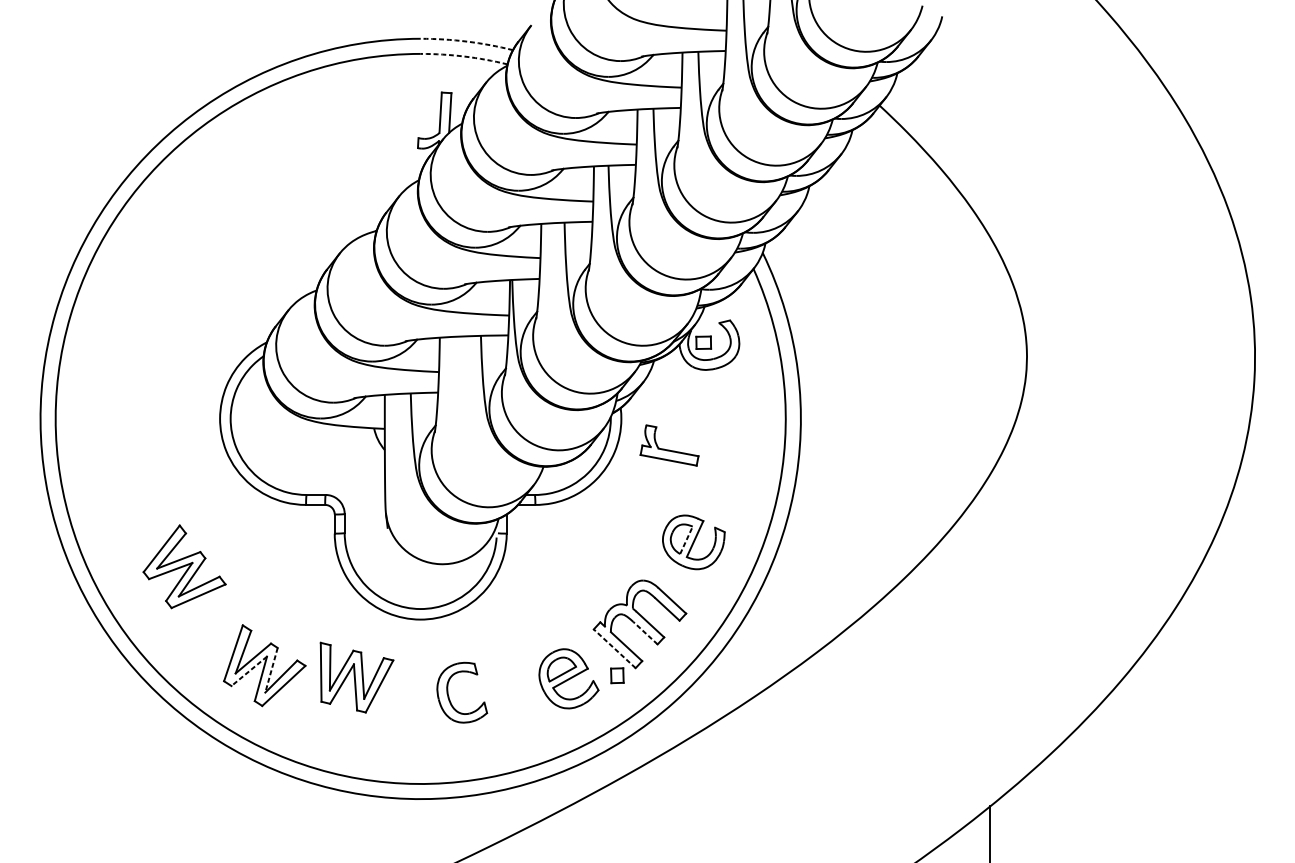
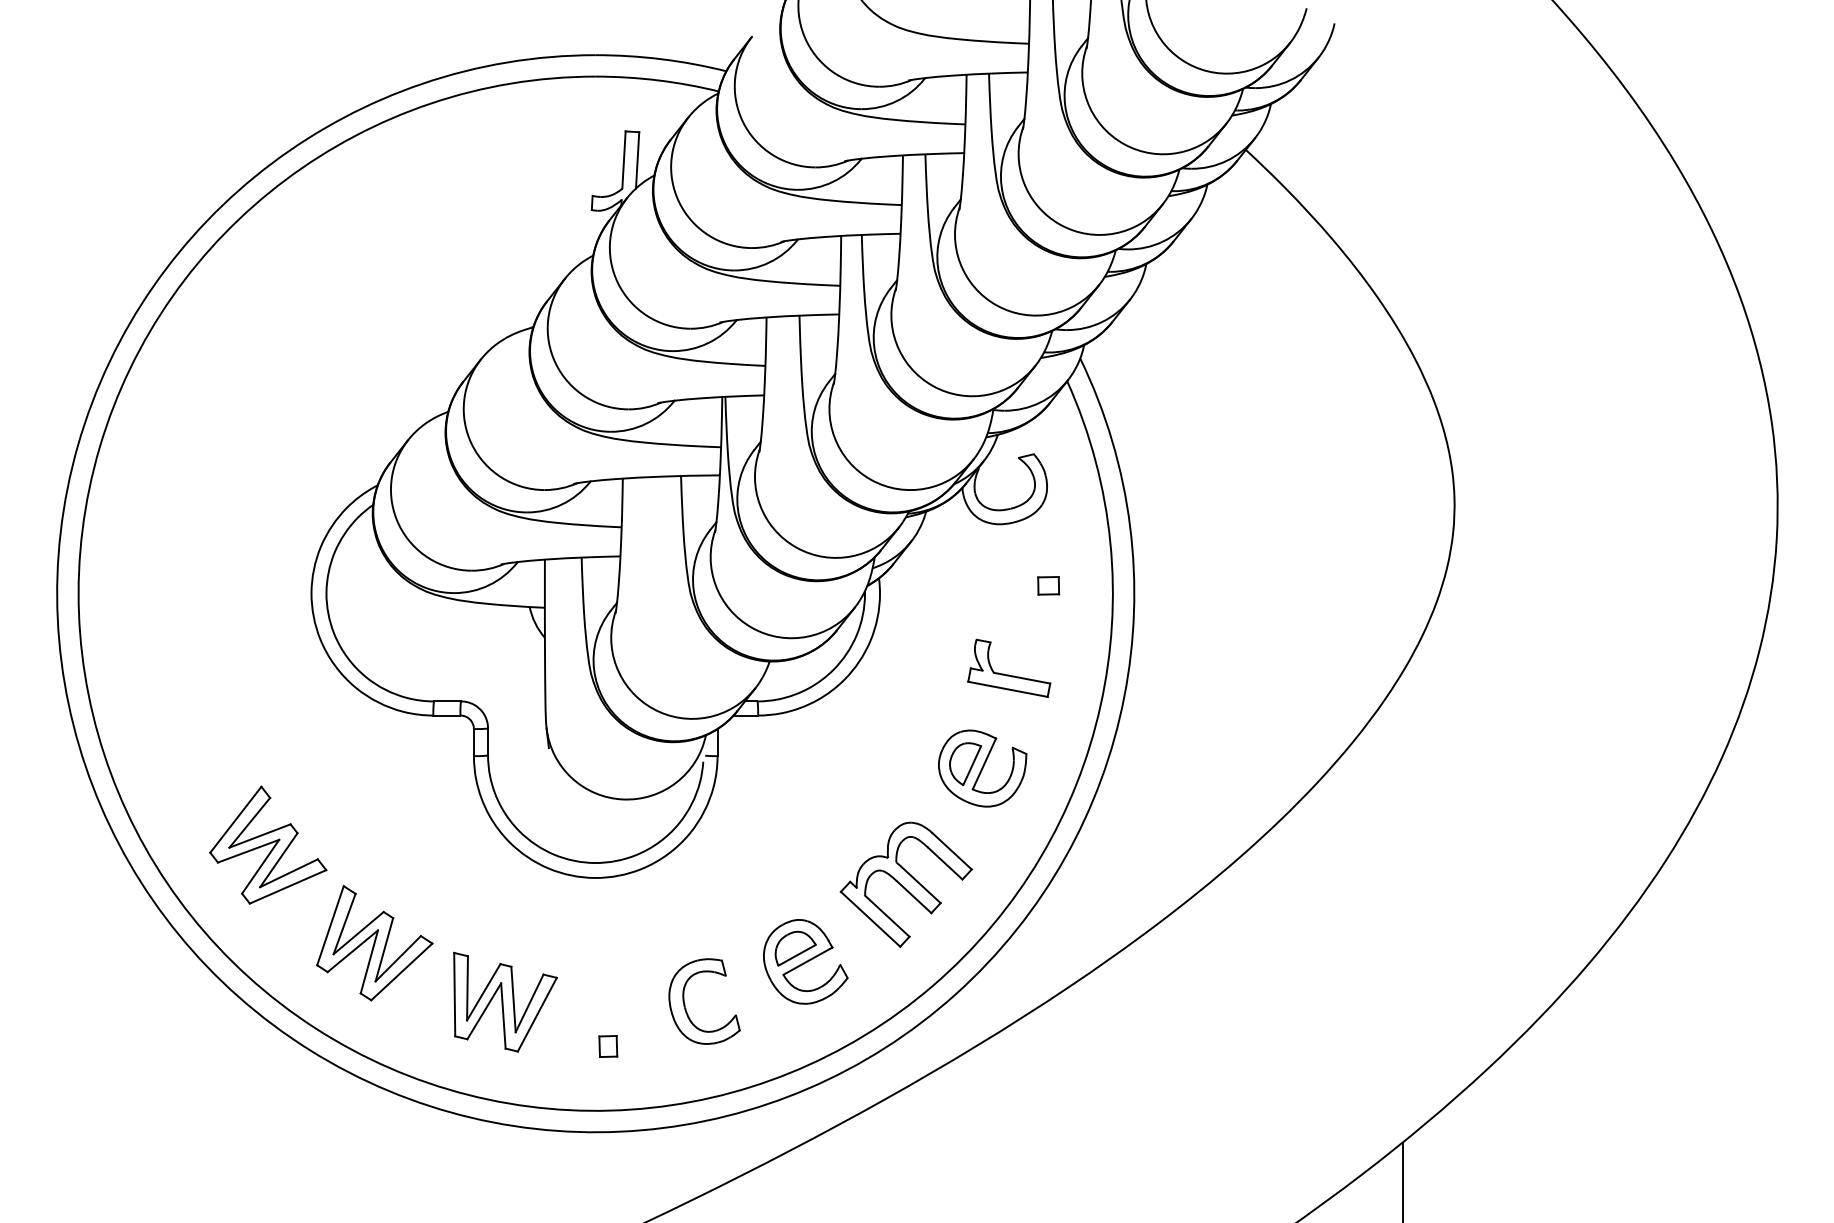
arc: (467, 41) -> (661, 59), dashed -> solid
arc: (464, 56) -> (657, 80), dashed -> solid
part: (703, 342) -> (1048, 585), moved
part: (669, 449) -> (1009, 674), moved
line: (686, 540) -> (972, 765), dashed -> solid
part: (184, 566) -> (268, 844), moved
line: (645, 632) -> (913, 896), dashed -> solid
line: (614, 648) -> (870, 918), dashed -> solid
line: (271, 670) -> (384, 949), dashed -> solid
line: (249, 671) -> (352, 951), dashed -> solid
part: (617, 675) -> (608, 1046), moved
part: (357, 677) -> (505, 1001), moved
part: (448, 694) -> (685, 1004), moved

